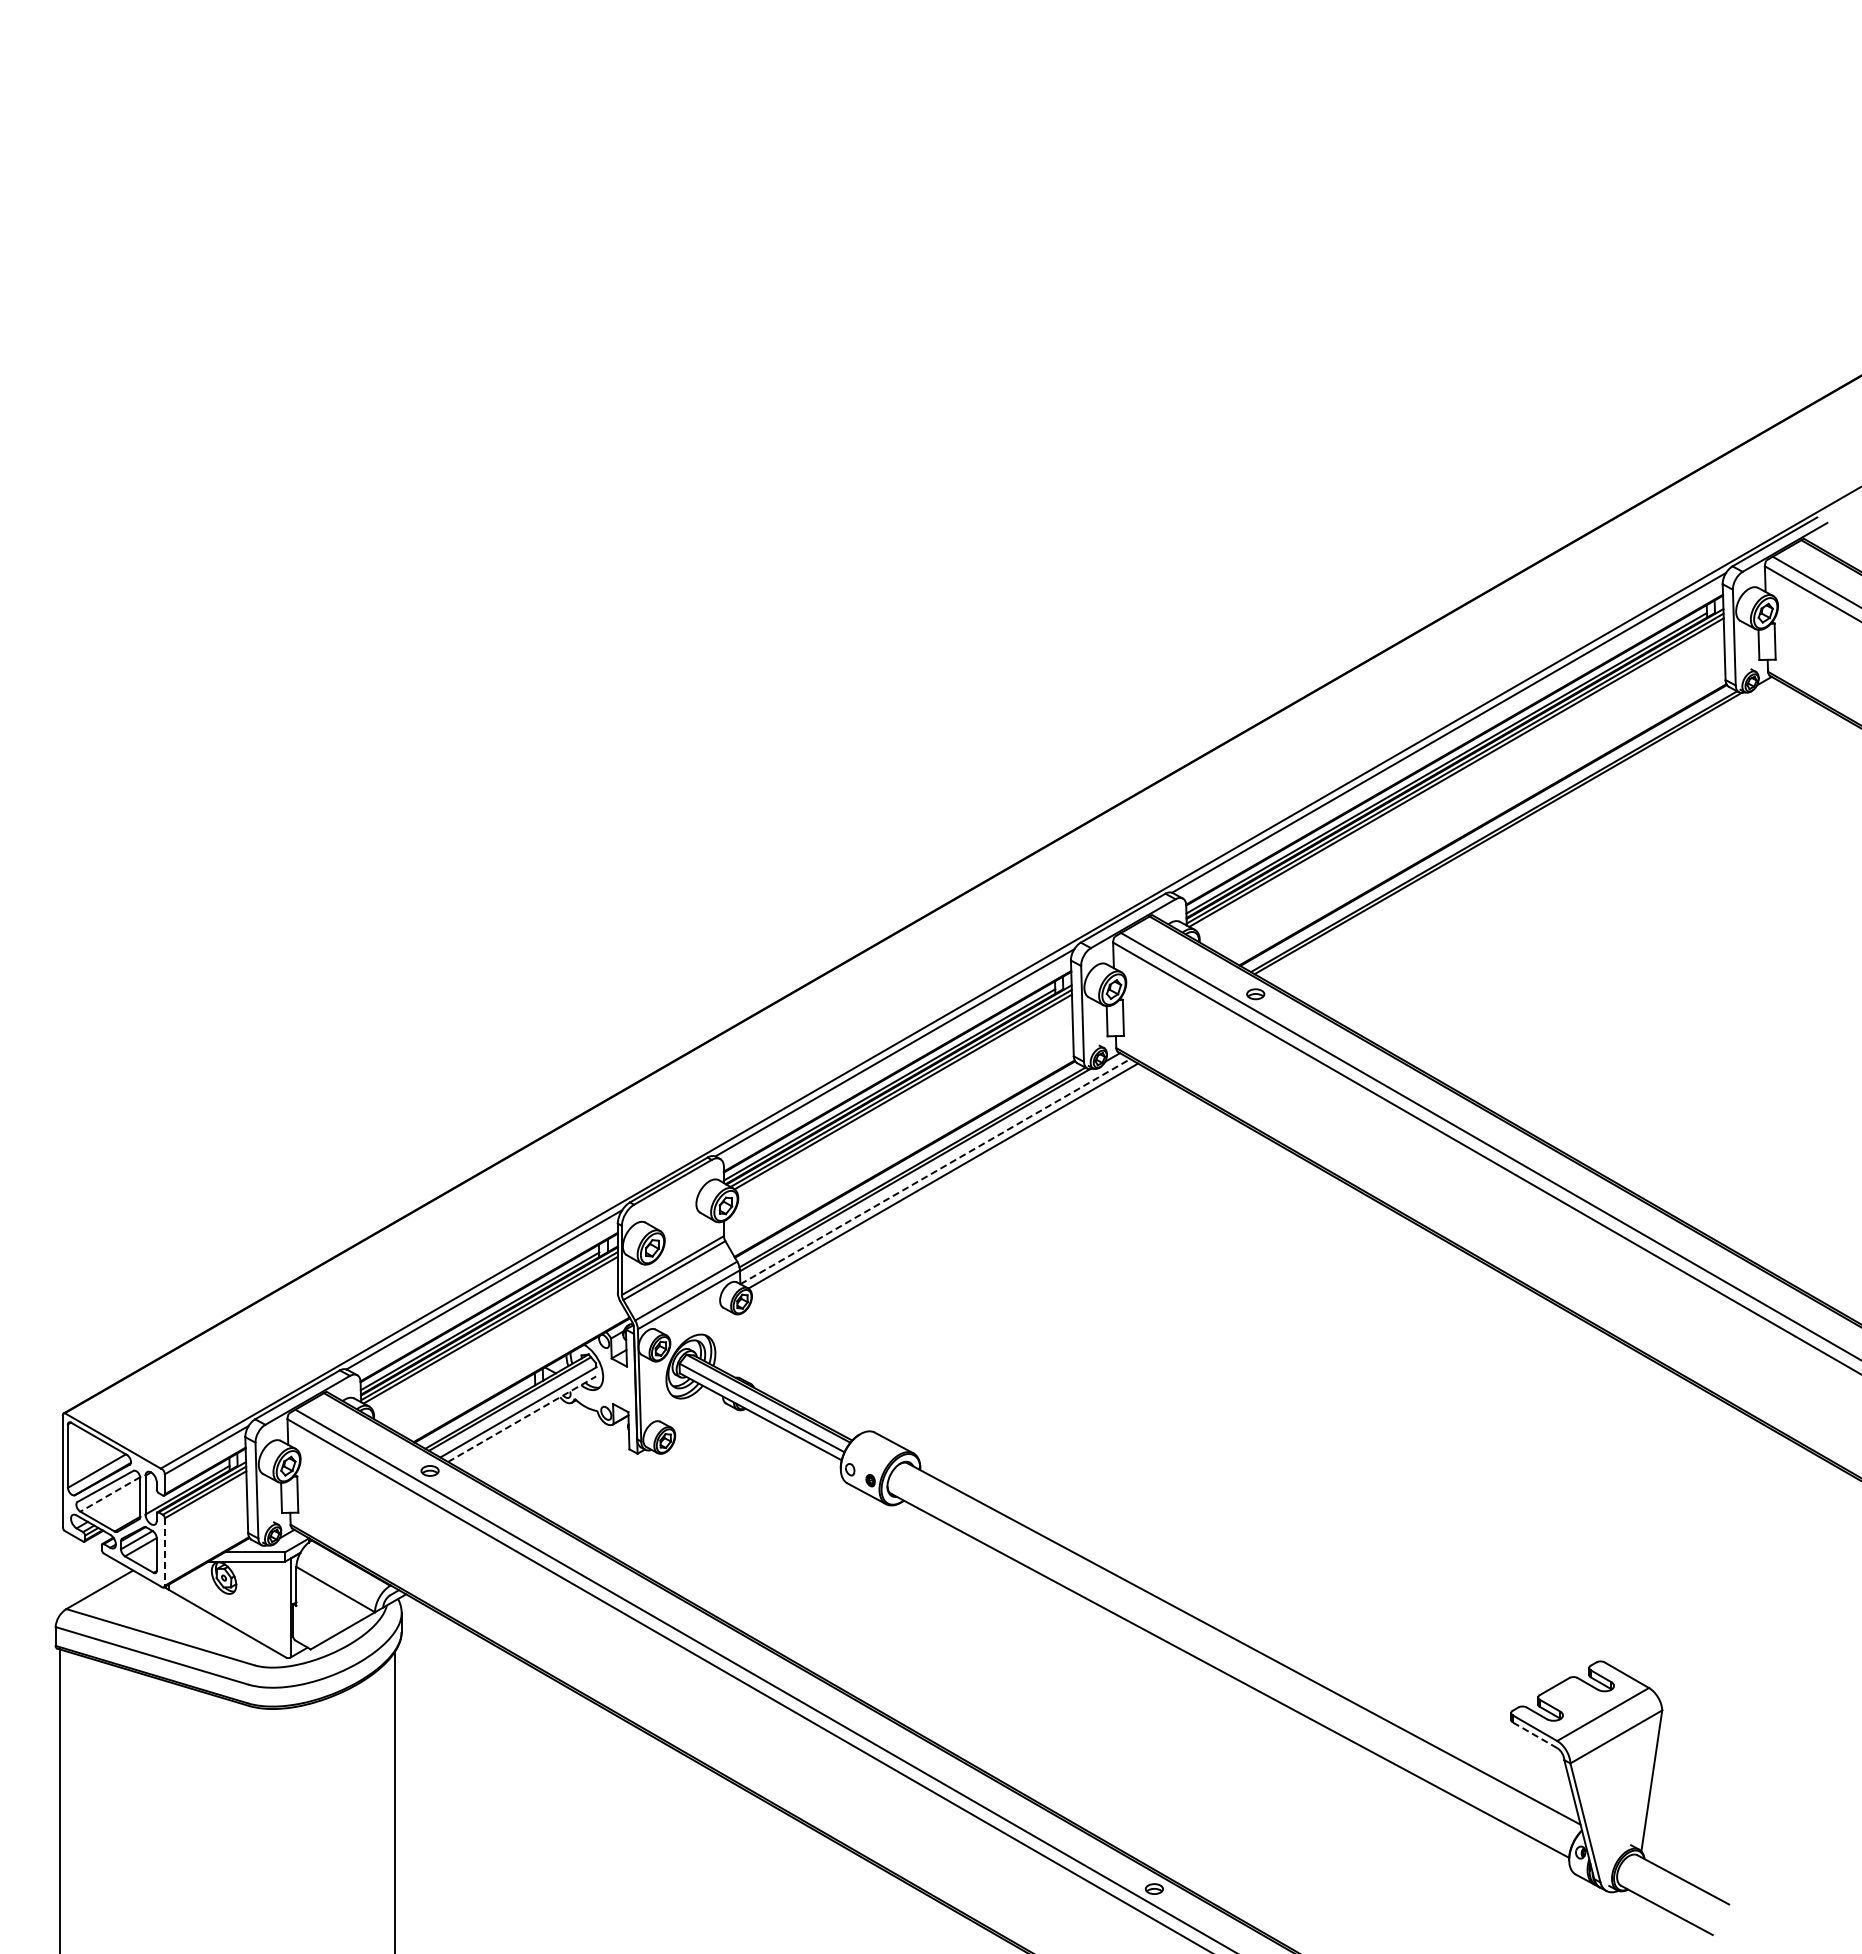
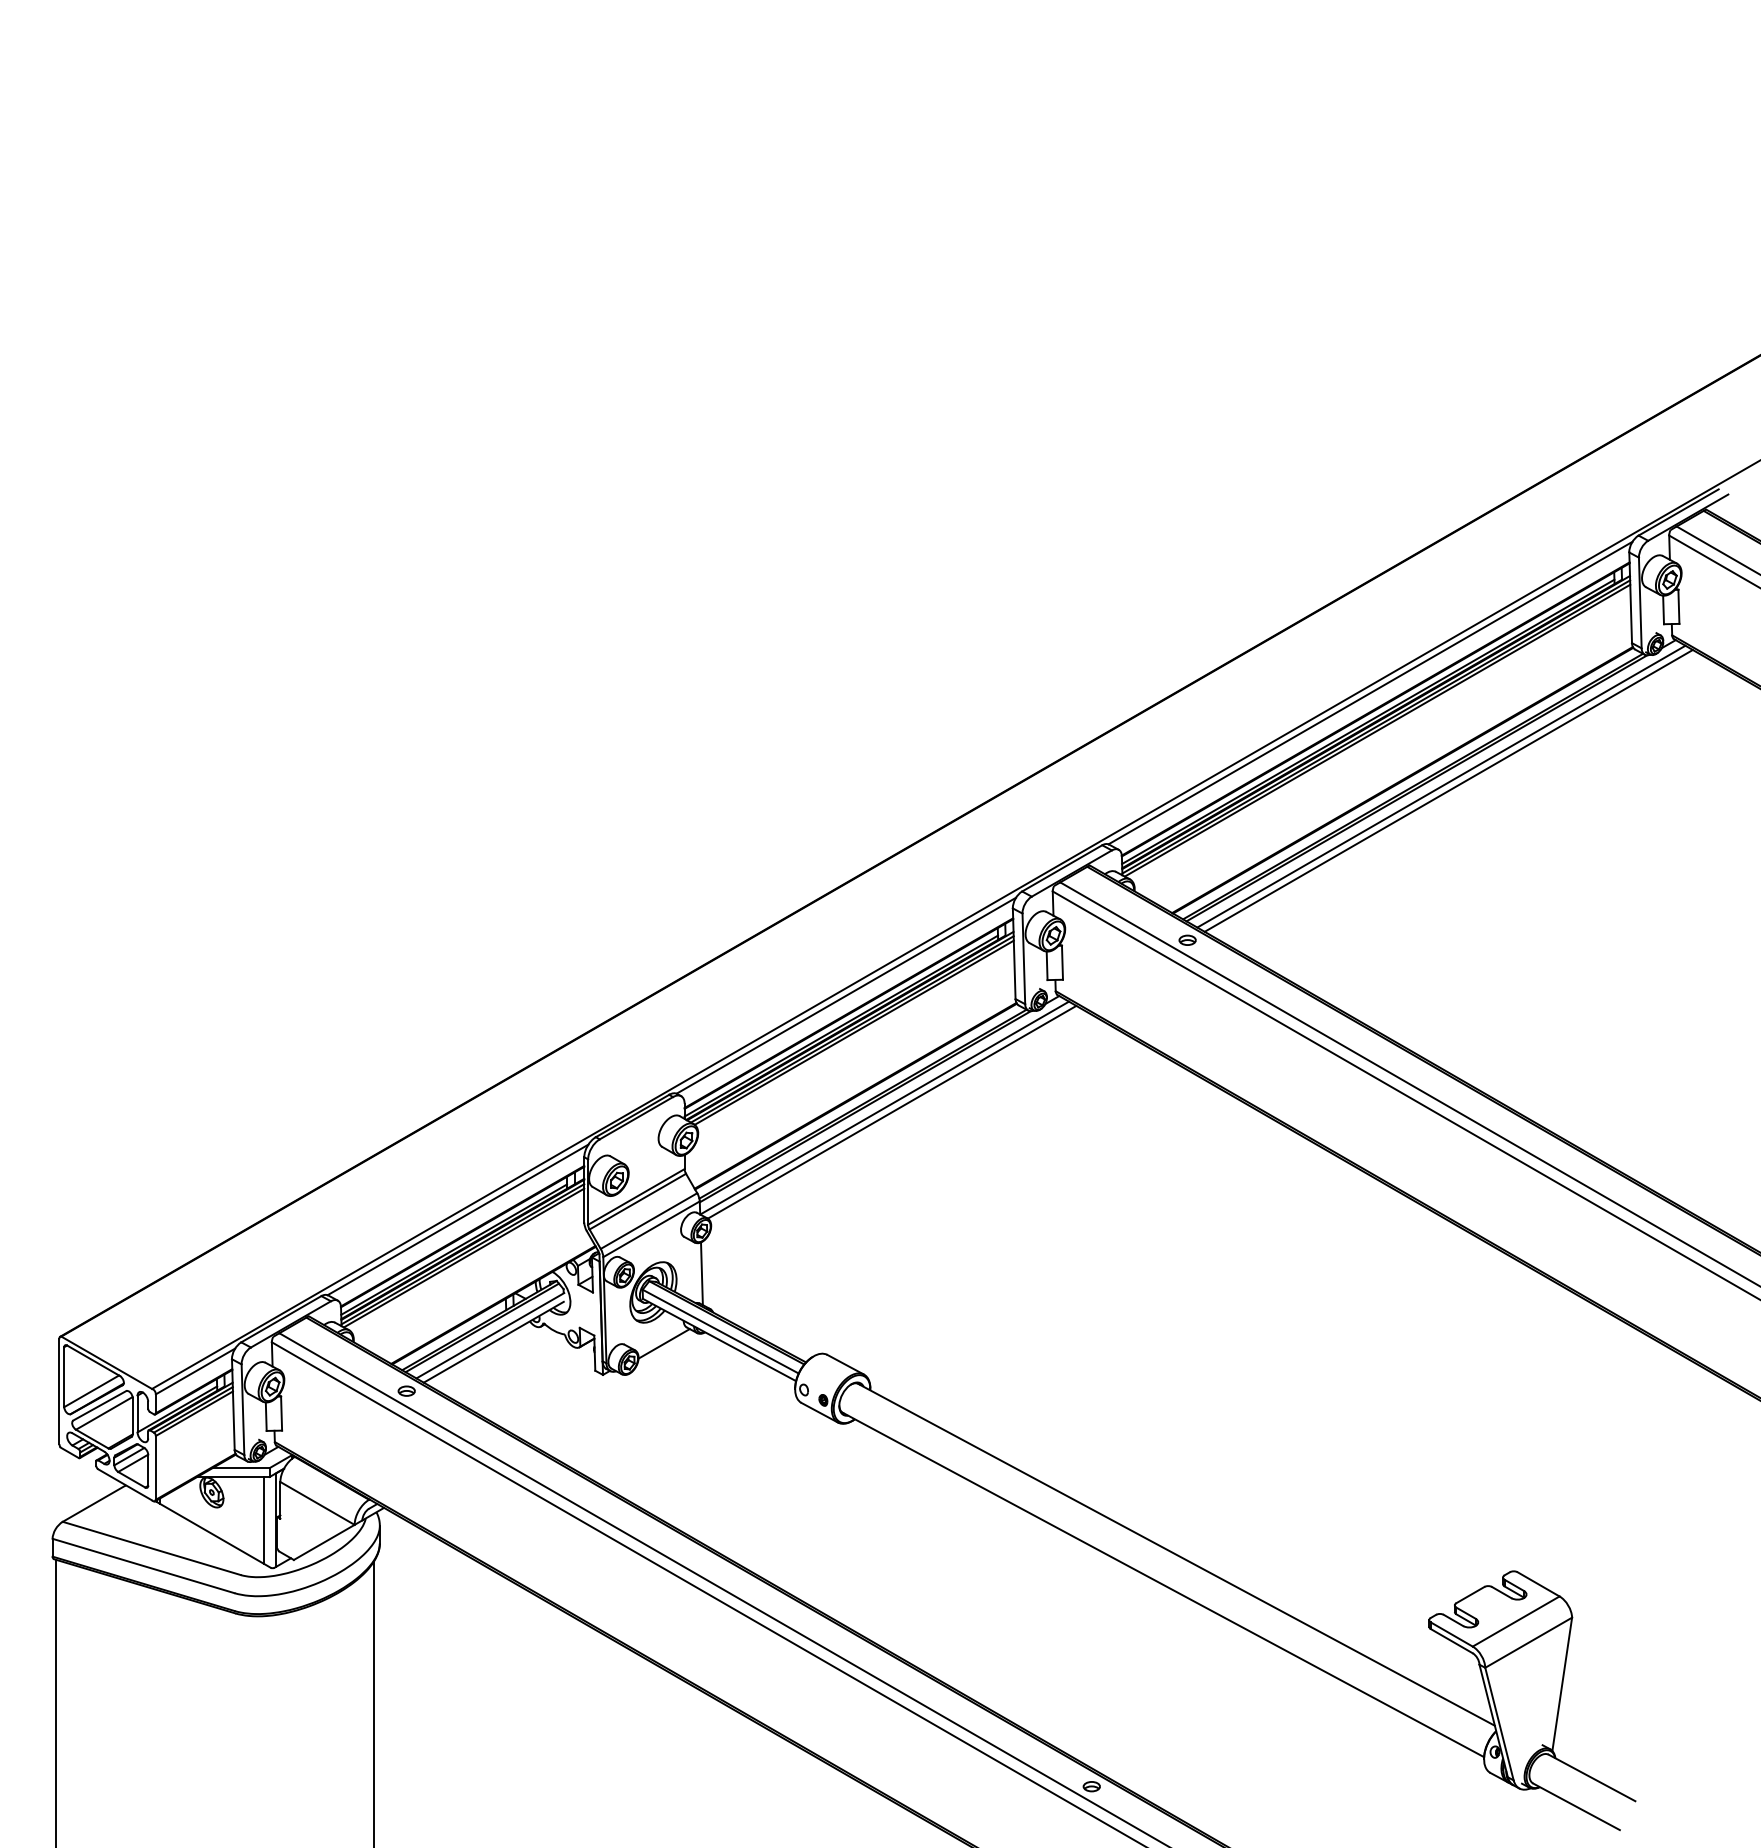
line: (1523, 831) -> (1440, 786), added
line: (1531, 836) -> (1448, 791), added
line: (935, 1171) -> (884, 1107), dashed -> solid
line: (742, 1346) -> (702, 1273), added
line: (522, 1418) -> (494, 1341), dashed -> solid
line: (702, 1420) -> (664, 1343), added
line: (110, 1494) -> (104, 1413), dashed -> solid
line: (164, 1552) -> (155, 1468), dashed -> solid
line: (279, 1607) -> (264, 1520), added
line: (1535, 1735) -> (1452, 1641), dashed -> solid

